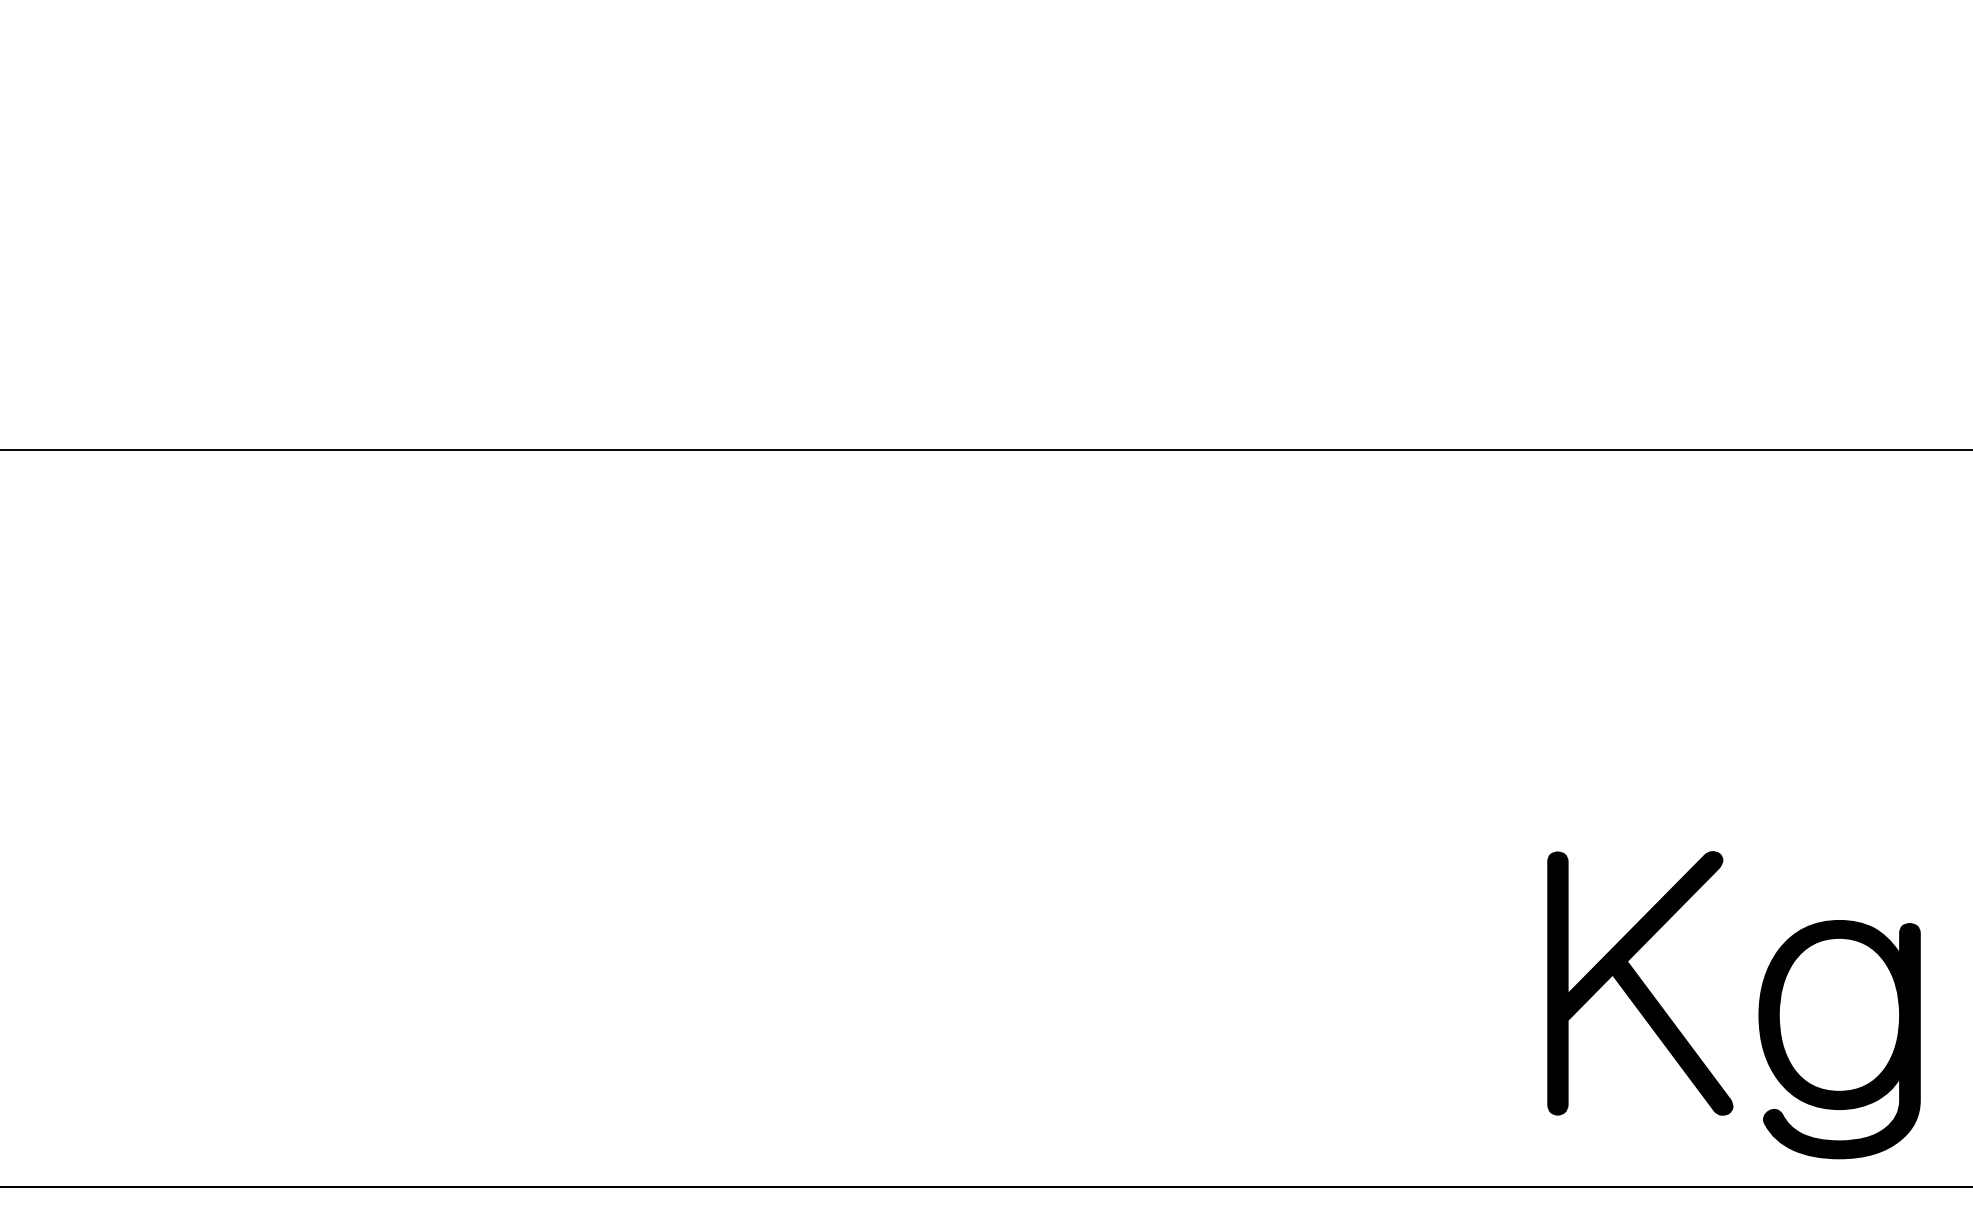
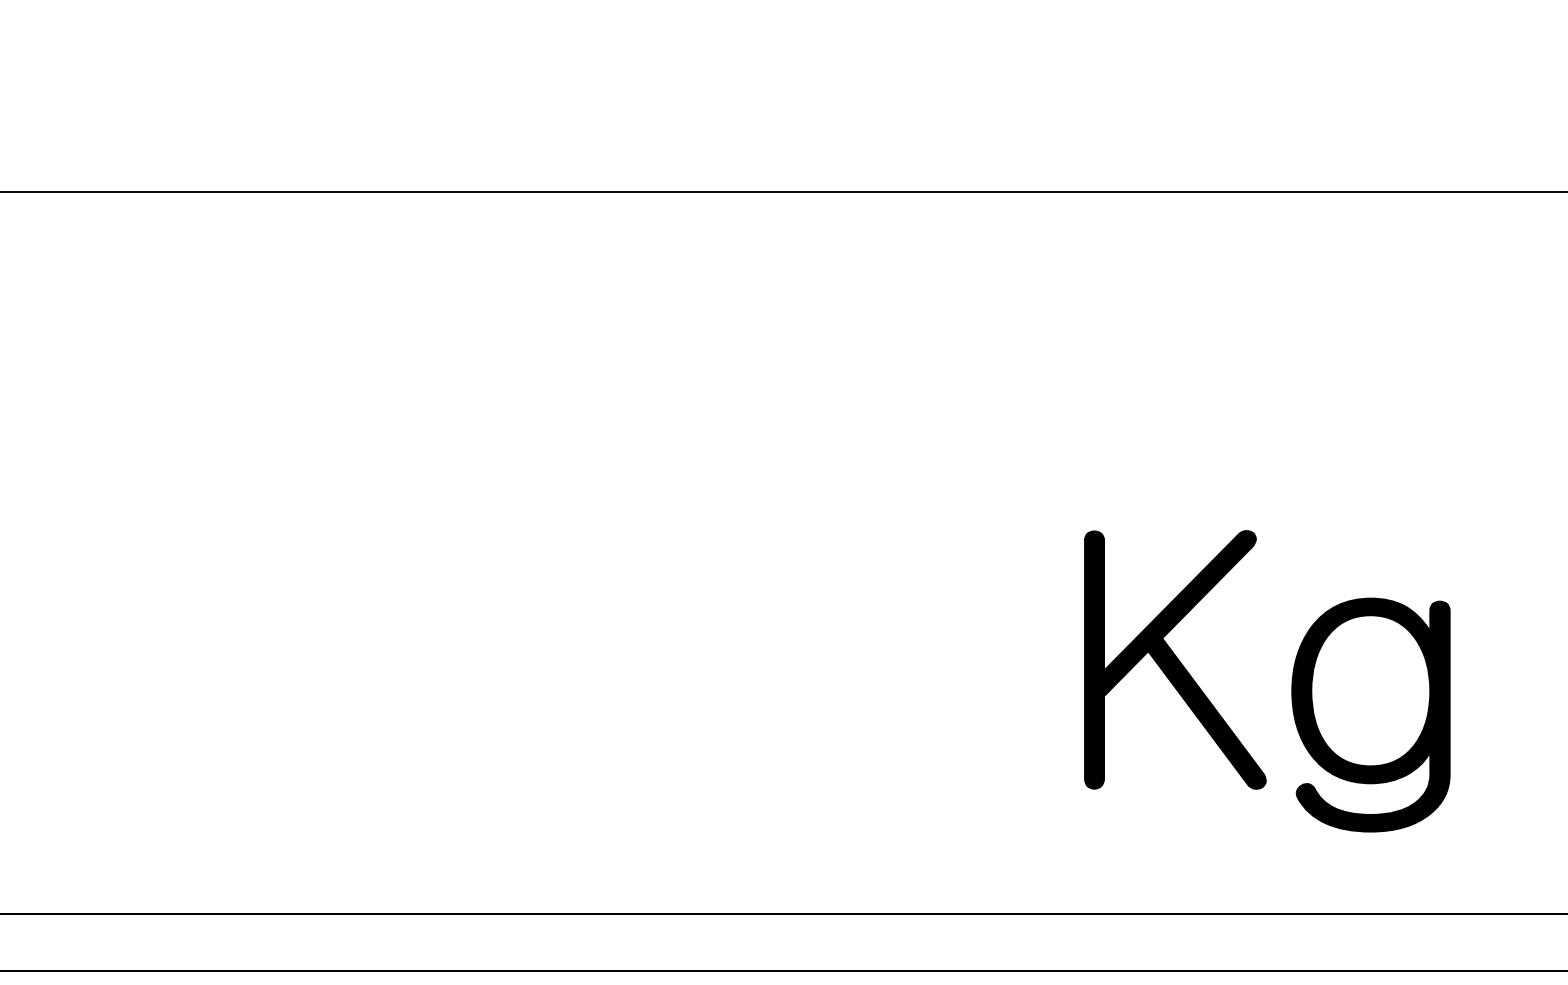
text: (1733, 1005) -> (1266, 681), moved

